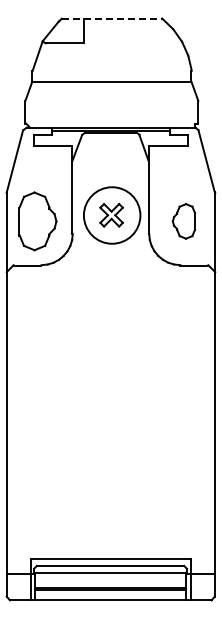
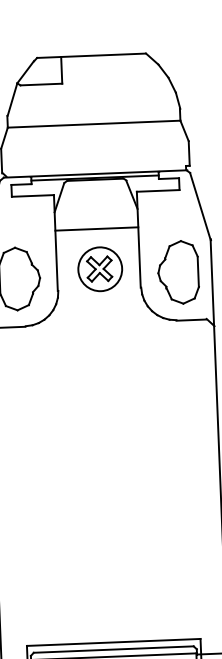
line: (111, 18) -> (90, 55), dashed -> solid
line: (110, 178) -> (96, 229), added
circle: (111, 215) -> (99, 269), size x0.71
part: (183, 221) -> (177, 272), size x1.67

